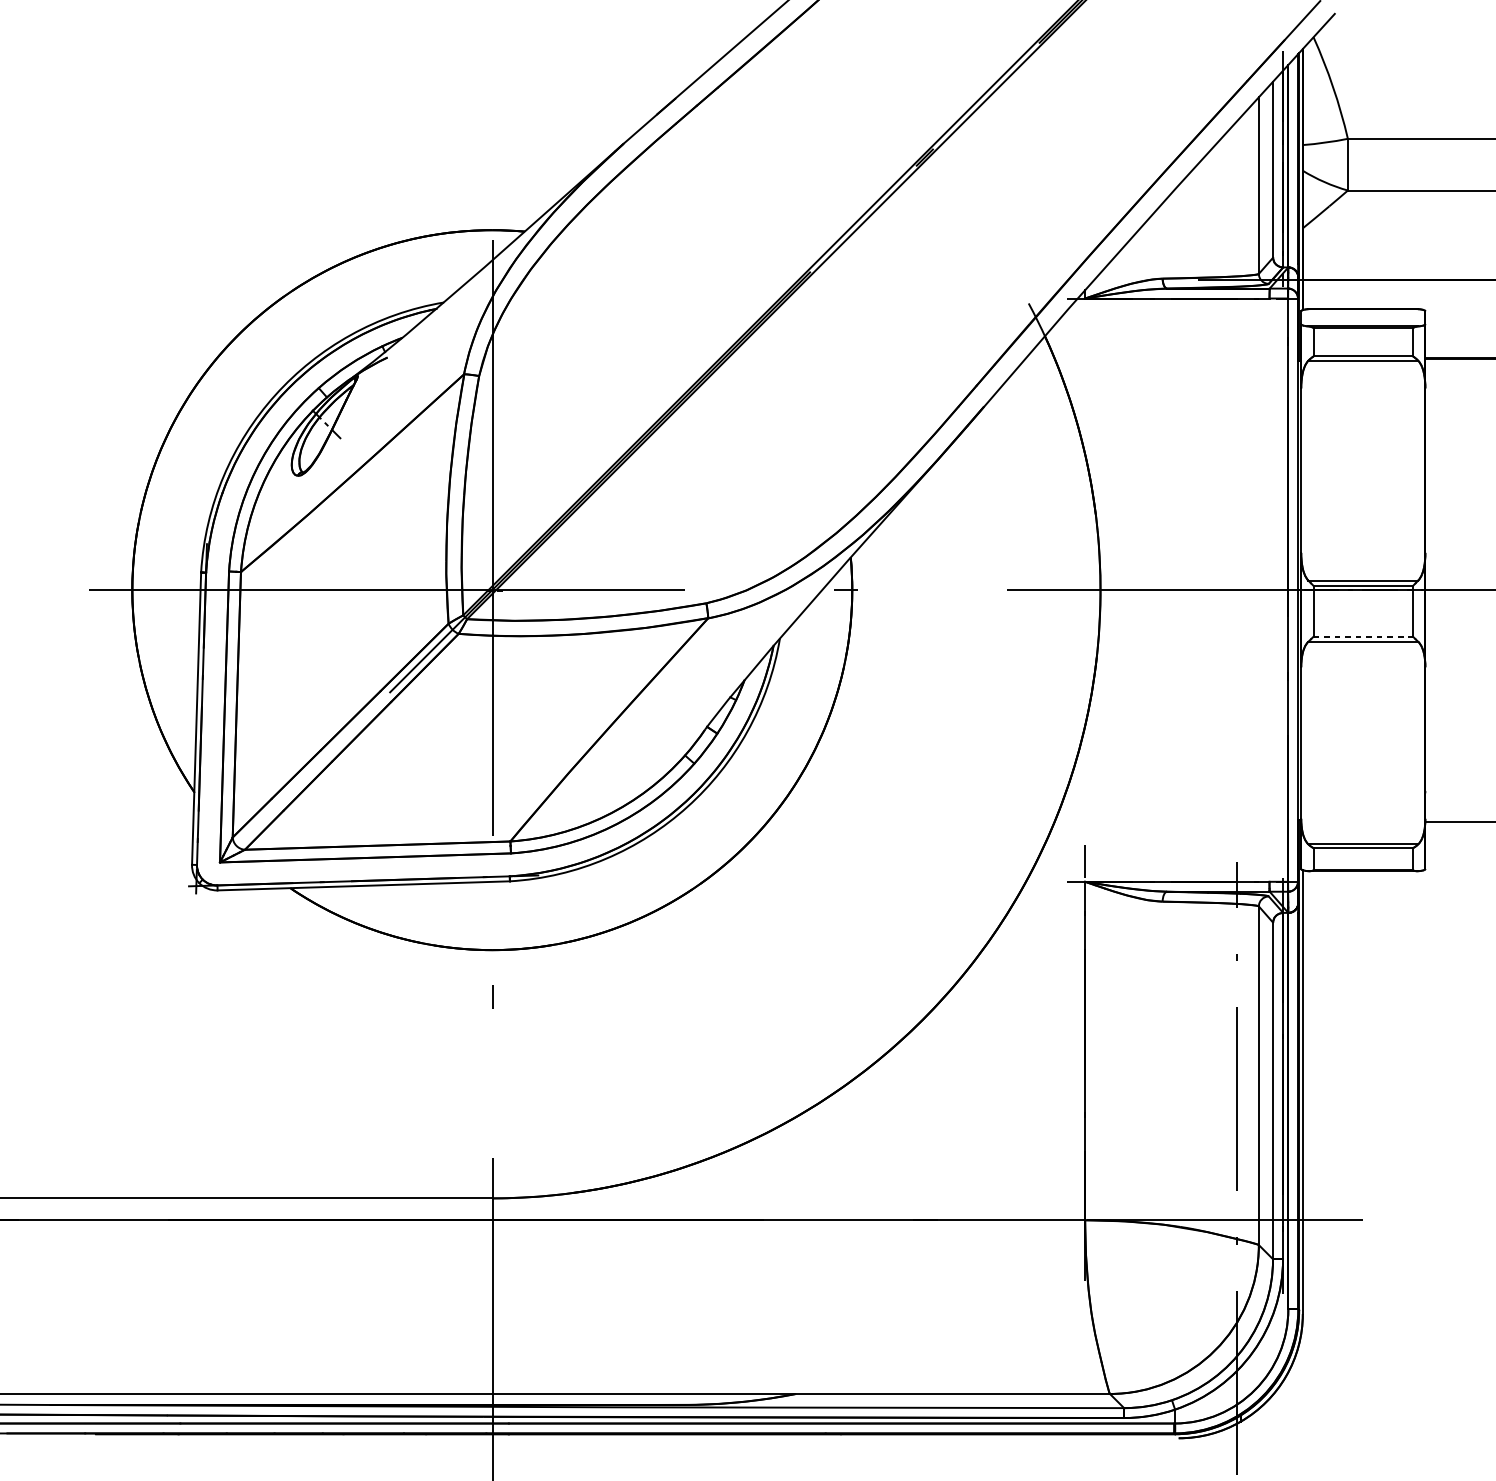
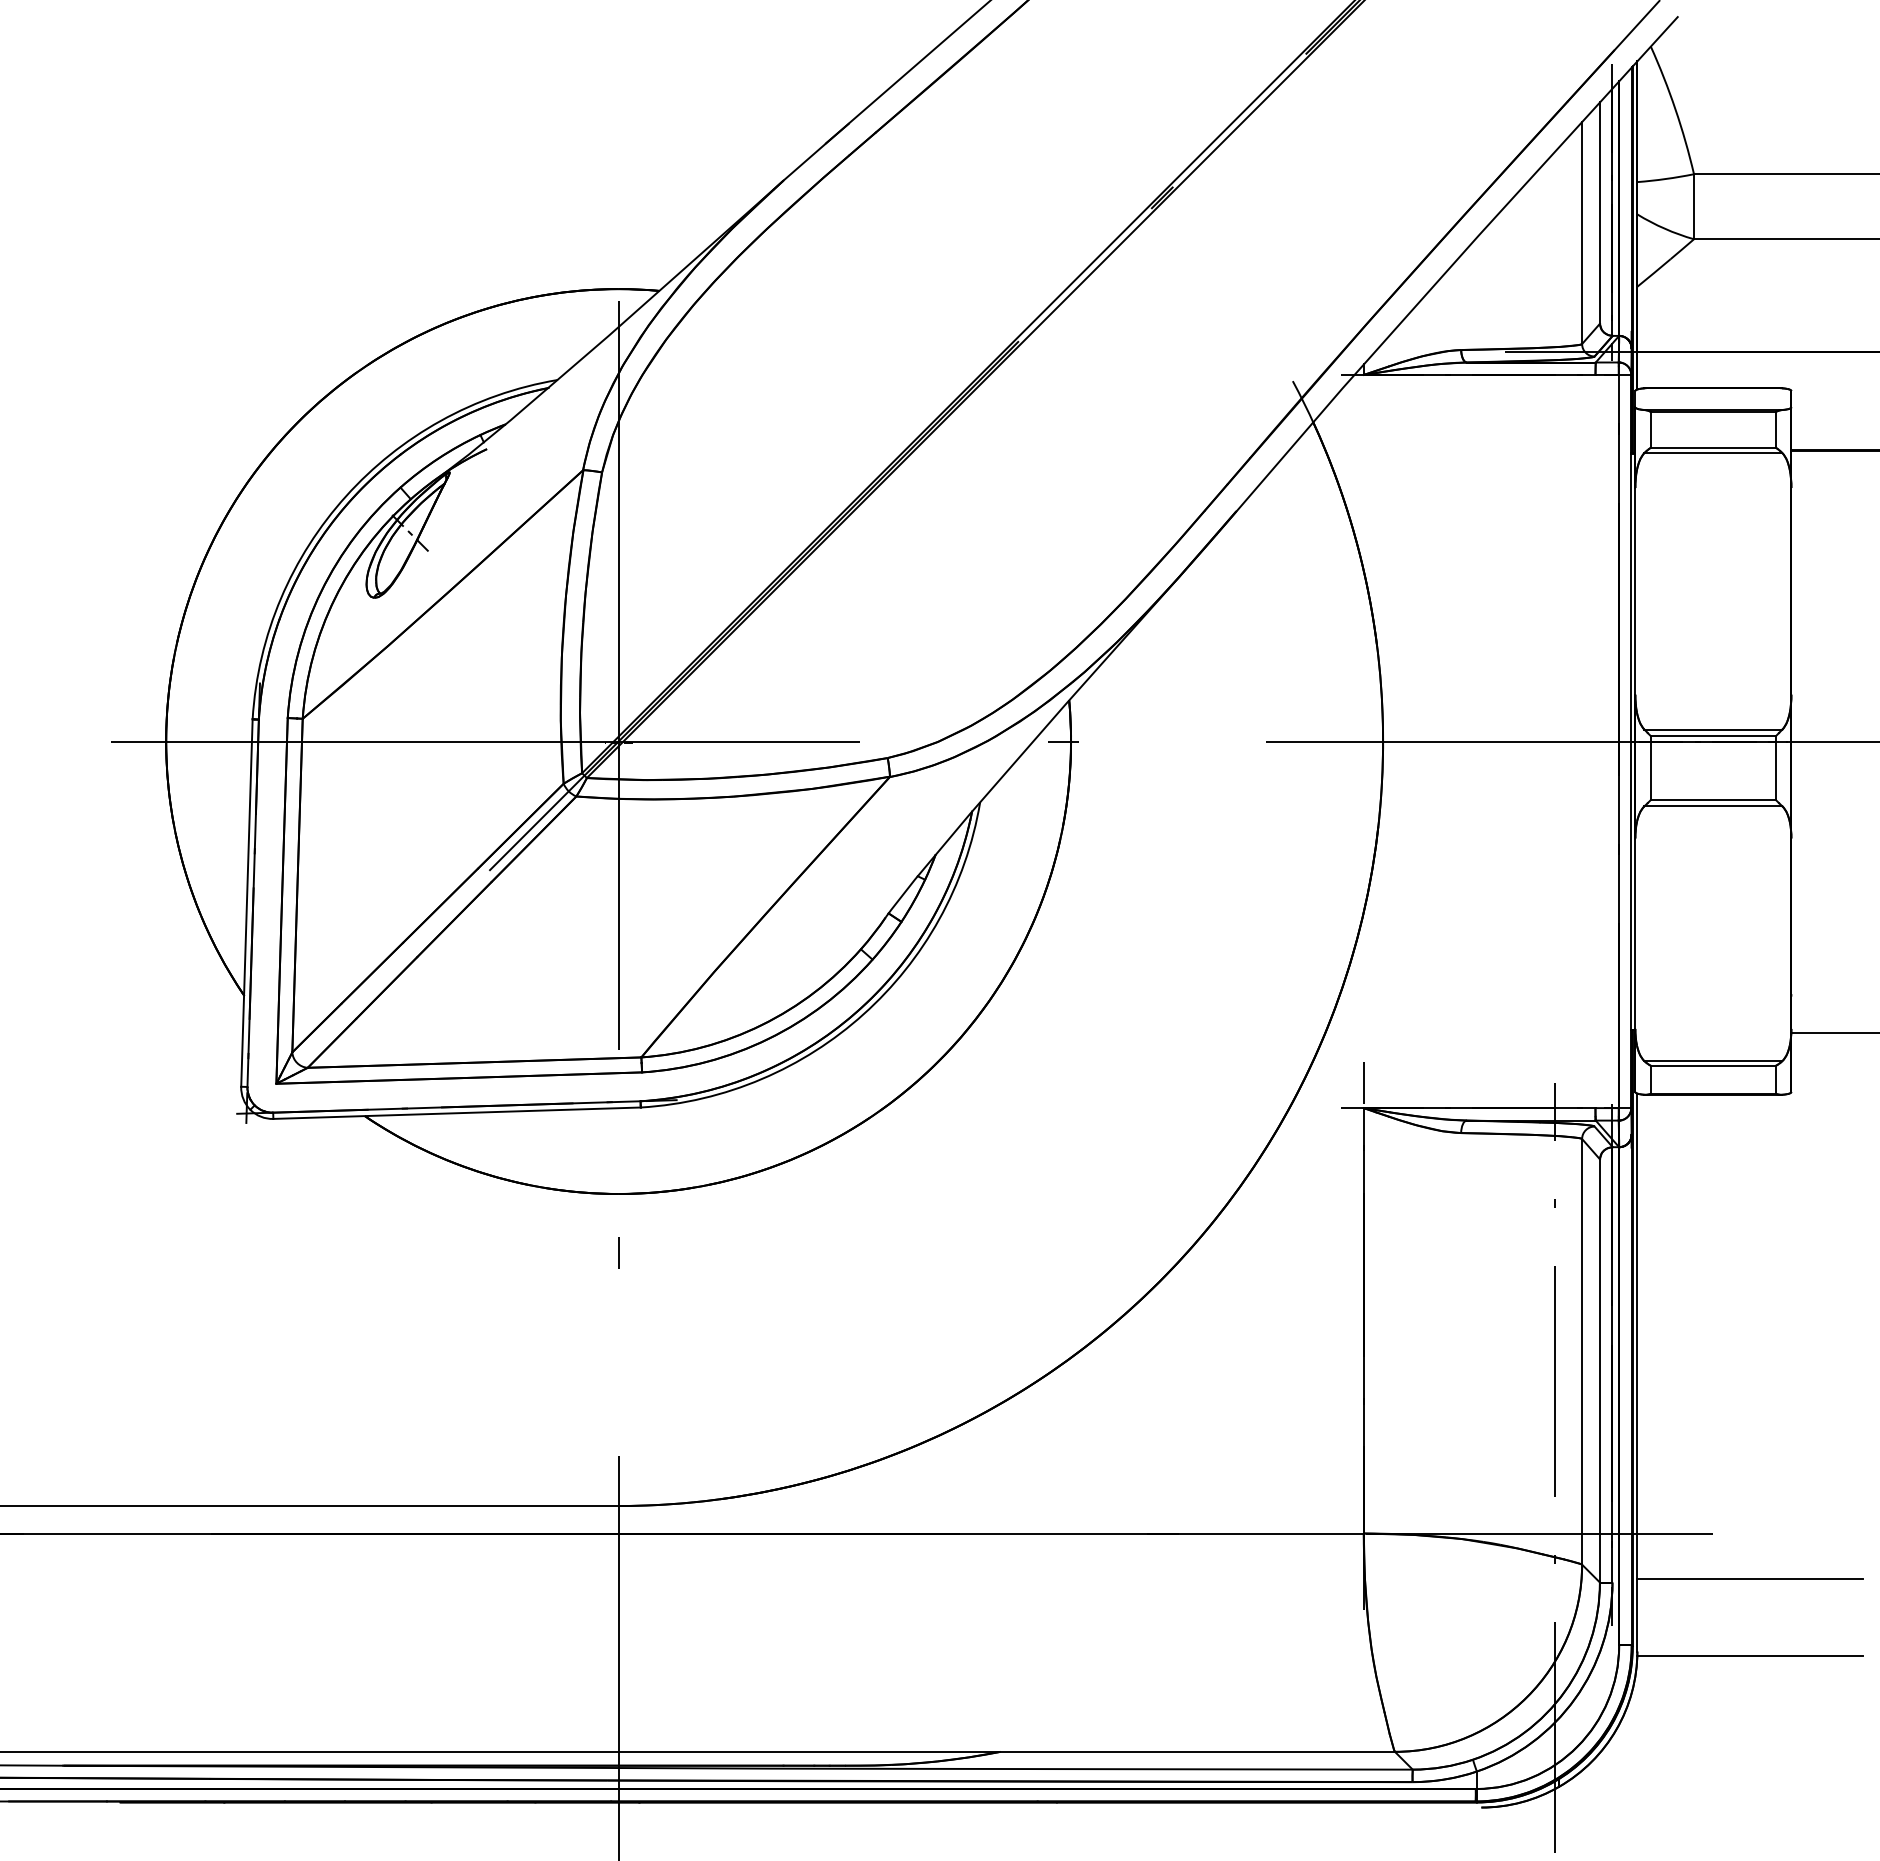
line: (1363, 636) -> (1713, 799), dashed -> solid
line: (1392, 1256) -> (1750, 1579), added
line: (1392, 1317) -> (1750, 1655), added

